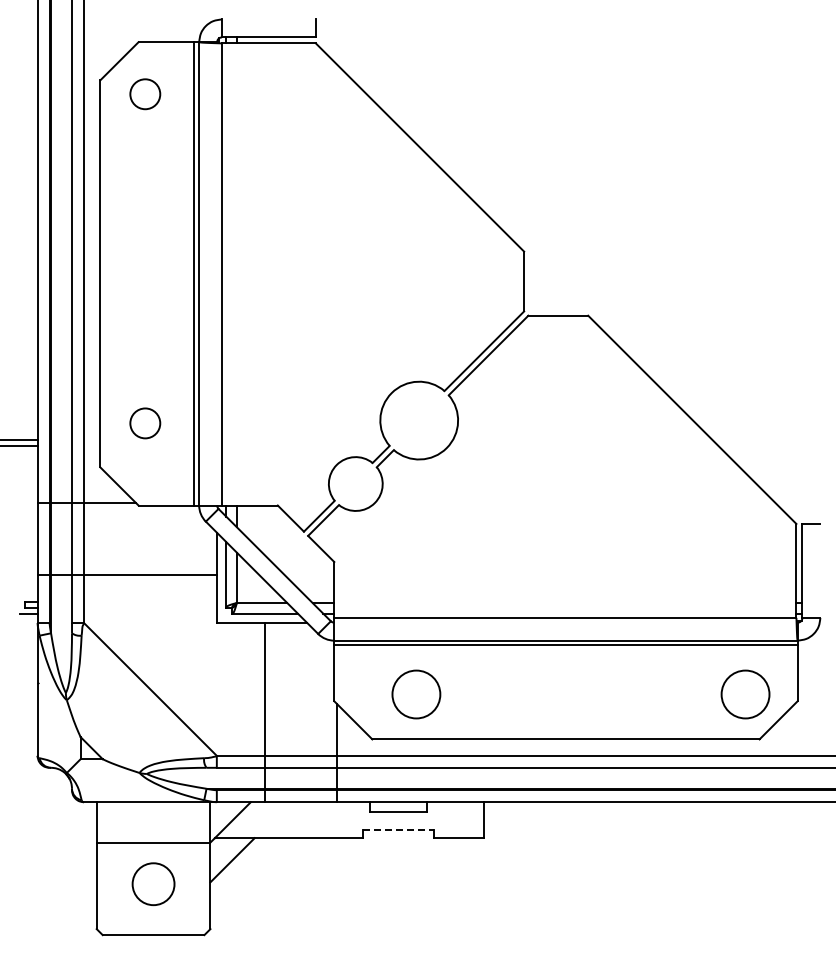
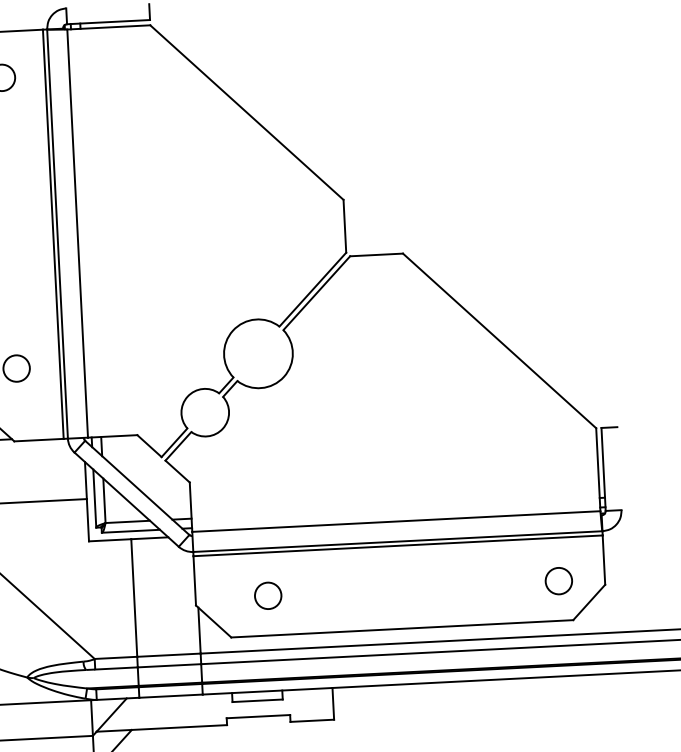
circle: (416, 694) -> (268, 595), size x0.62
circle: (745, 694) -> (558, 581), size x0.62
line: (398, 830) -> (258, 716), dashed -> solid

